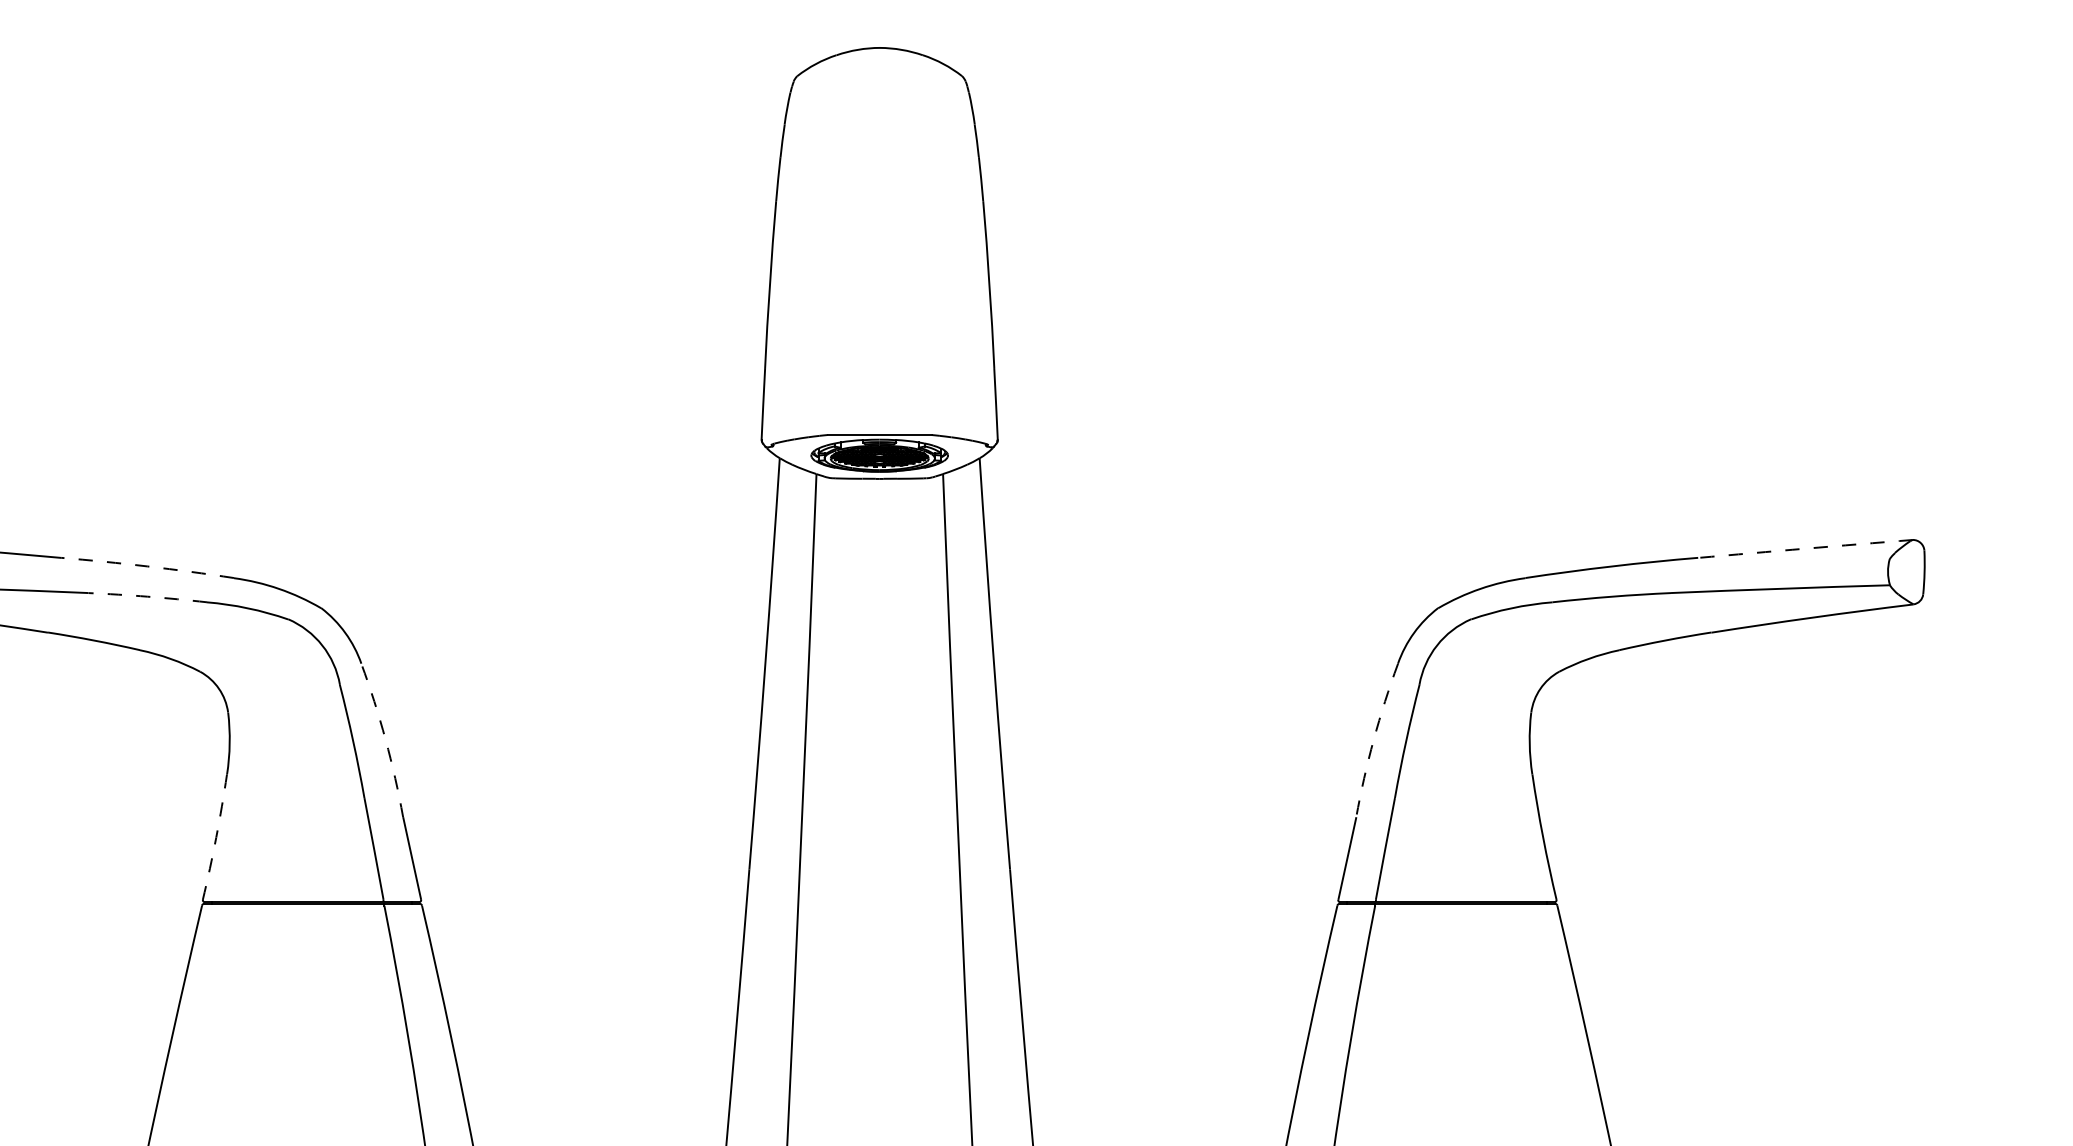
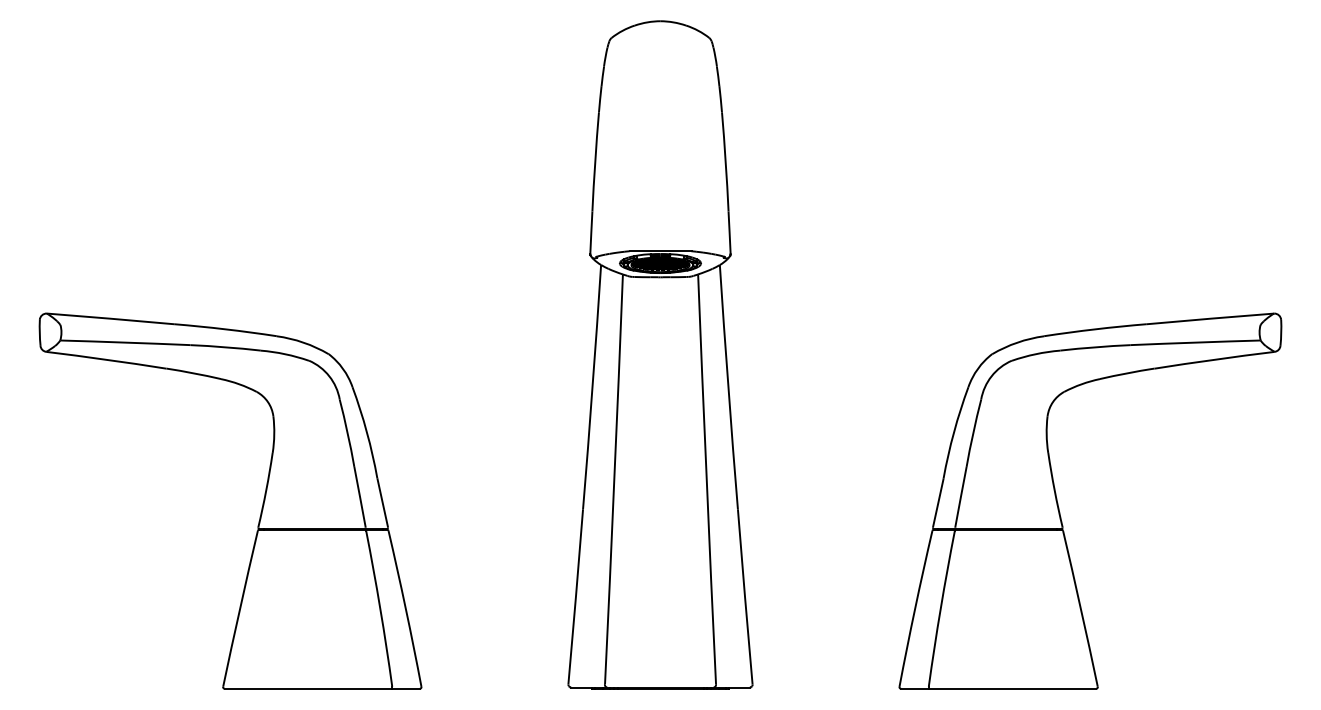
arc: (1805, 548) -> (1210, 318), dashed -> solid
arc: (147, 566) -> (225, 329), dashed -> solid
arc: (147, 597) -> (225, 347), dashed -> solid
arc: (384, 740) -> (366, 432), dashed -> solid
arc: (1374, 740) -> (954, 432), dashed -> solid
arc: (216, 837) -> (266, 490), dashed -> solid

